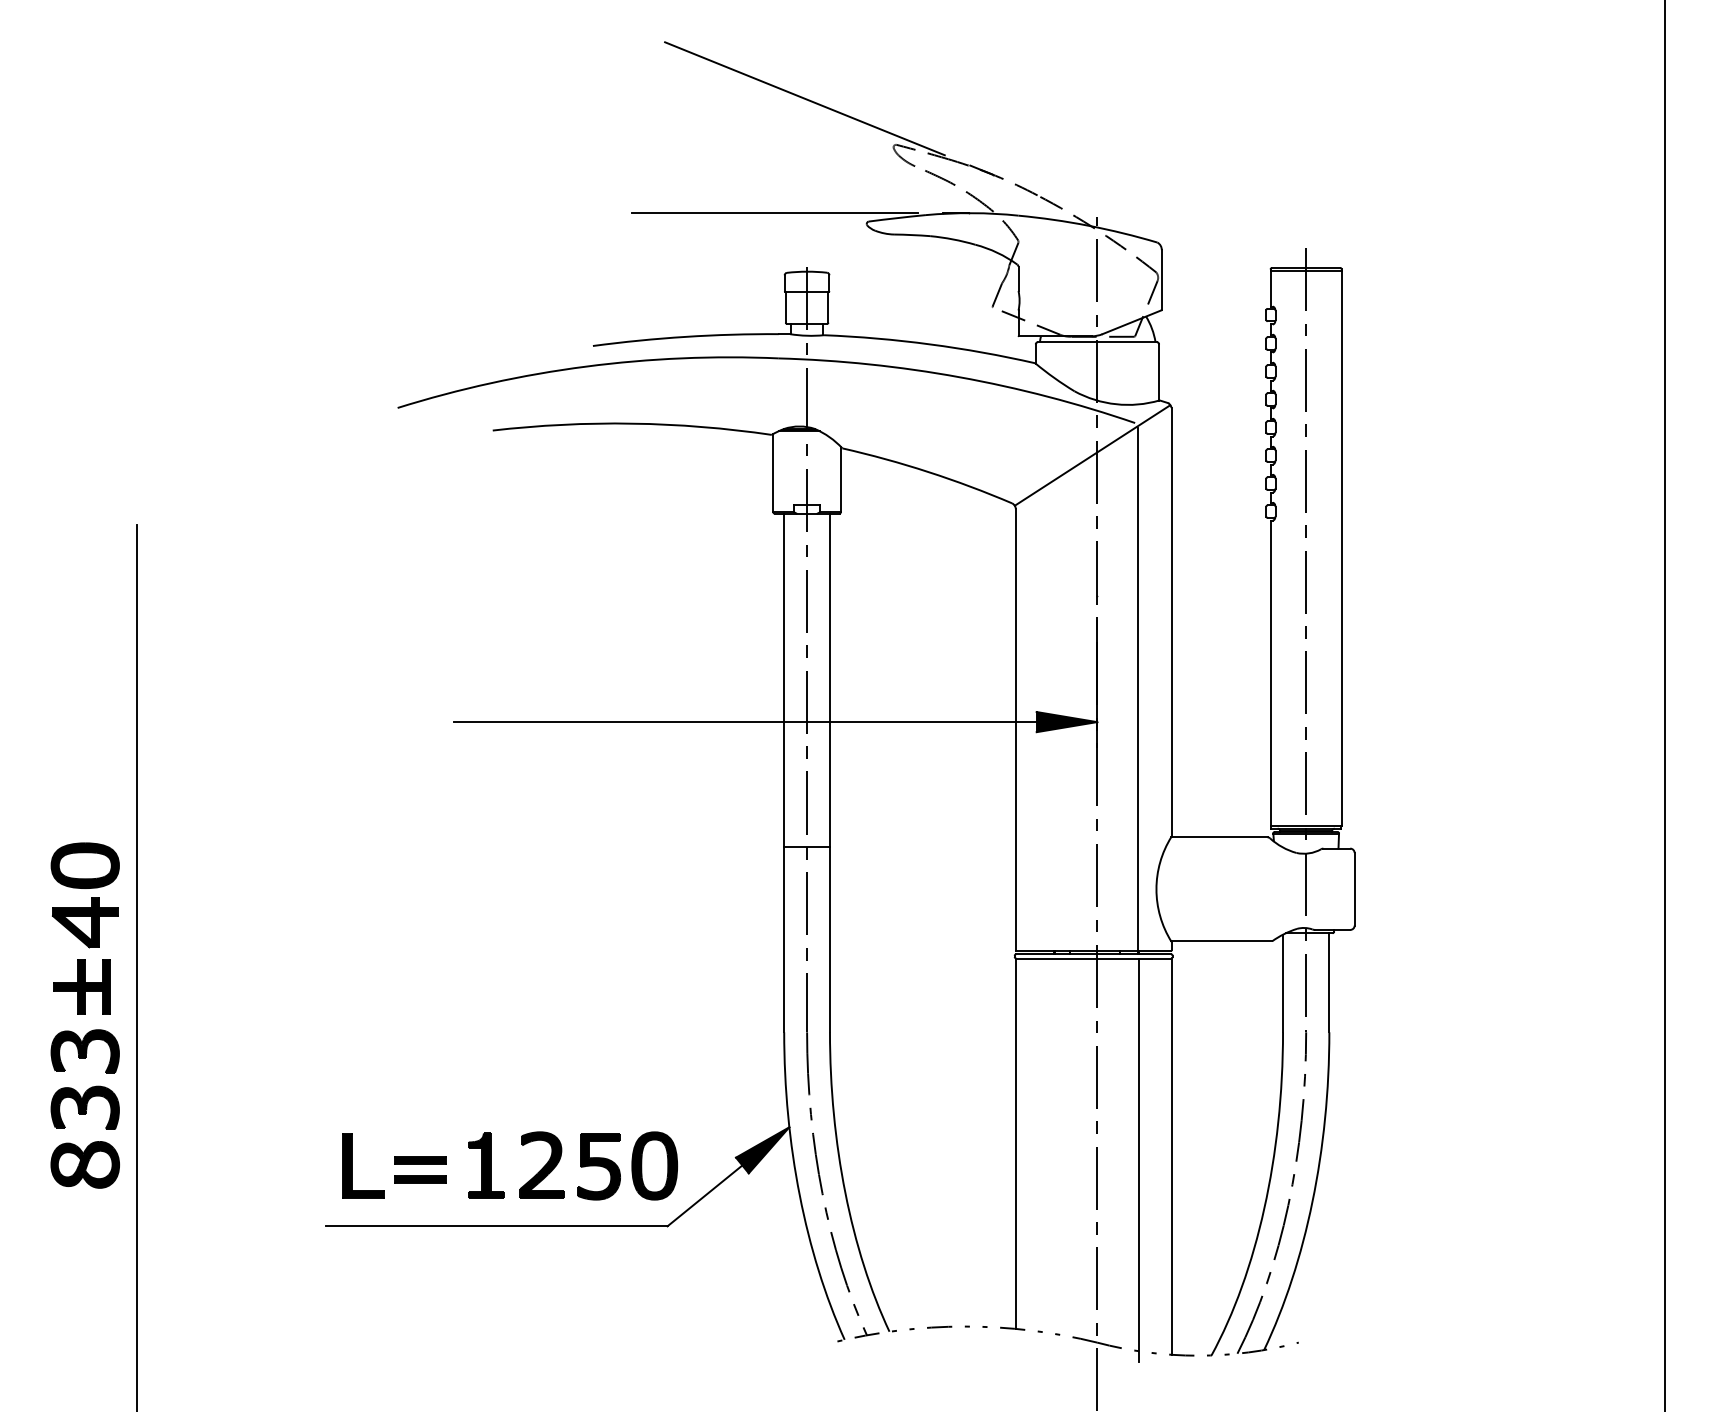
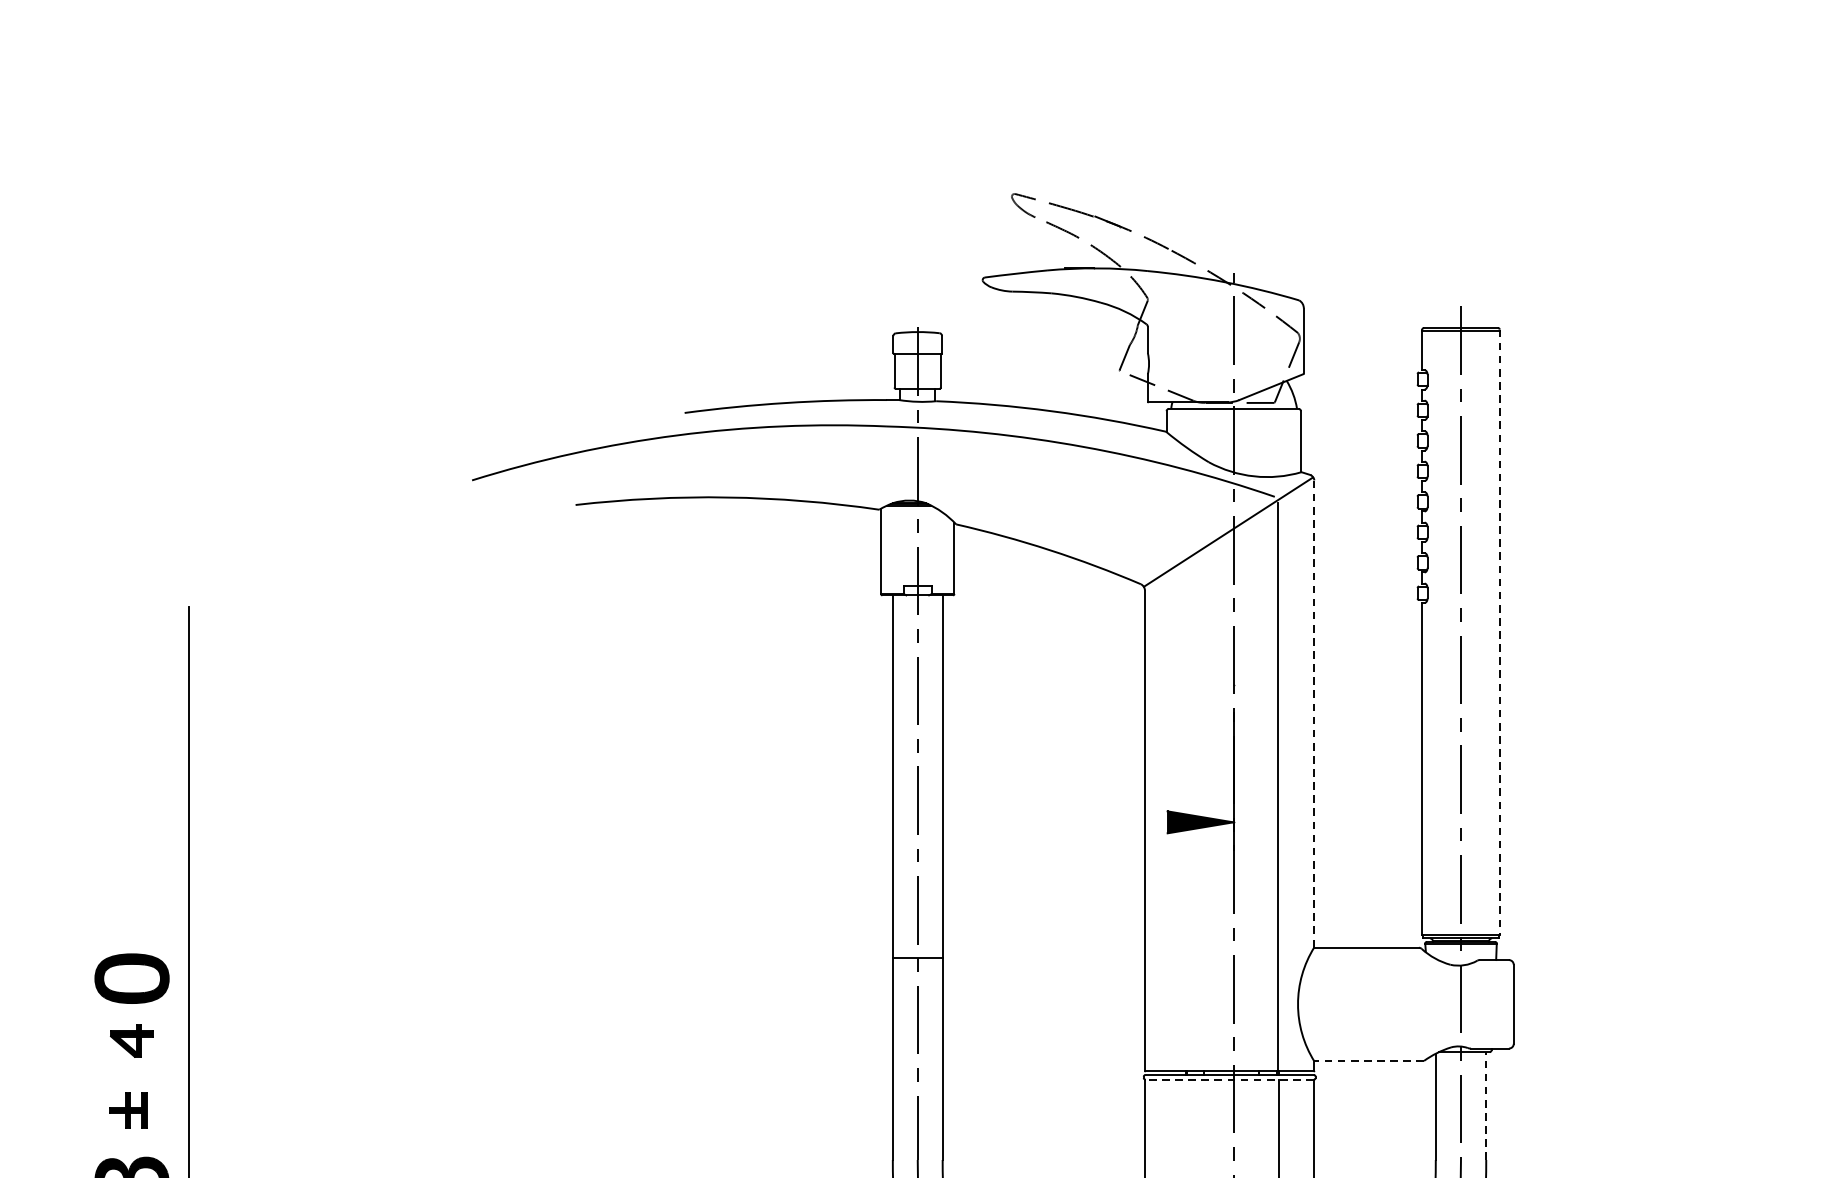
line: (804, 98) -> (914, 143), removed
line: (774, 213) -> (882, 268), removed
line: (1341, 548) -> (1499, 633), solid -> dashed
line: (1171, 621) -> (1314, 712), solid -> dashed
line: (745, 722) -> (850, 822), removed
part: (85, 922) -> (132, 1040), size x0.6
line: (1221, 941) -> (1368, 1061), solid -> dashed
line: (1093, 958) -> (1229, 1079), solid -> dashed
line: (1329, 982) -> (1486, 1105), solid -> dashed
part: (81, 986) -> (127, 1110), size x0.6

